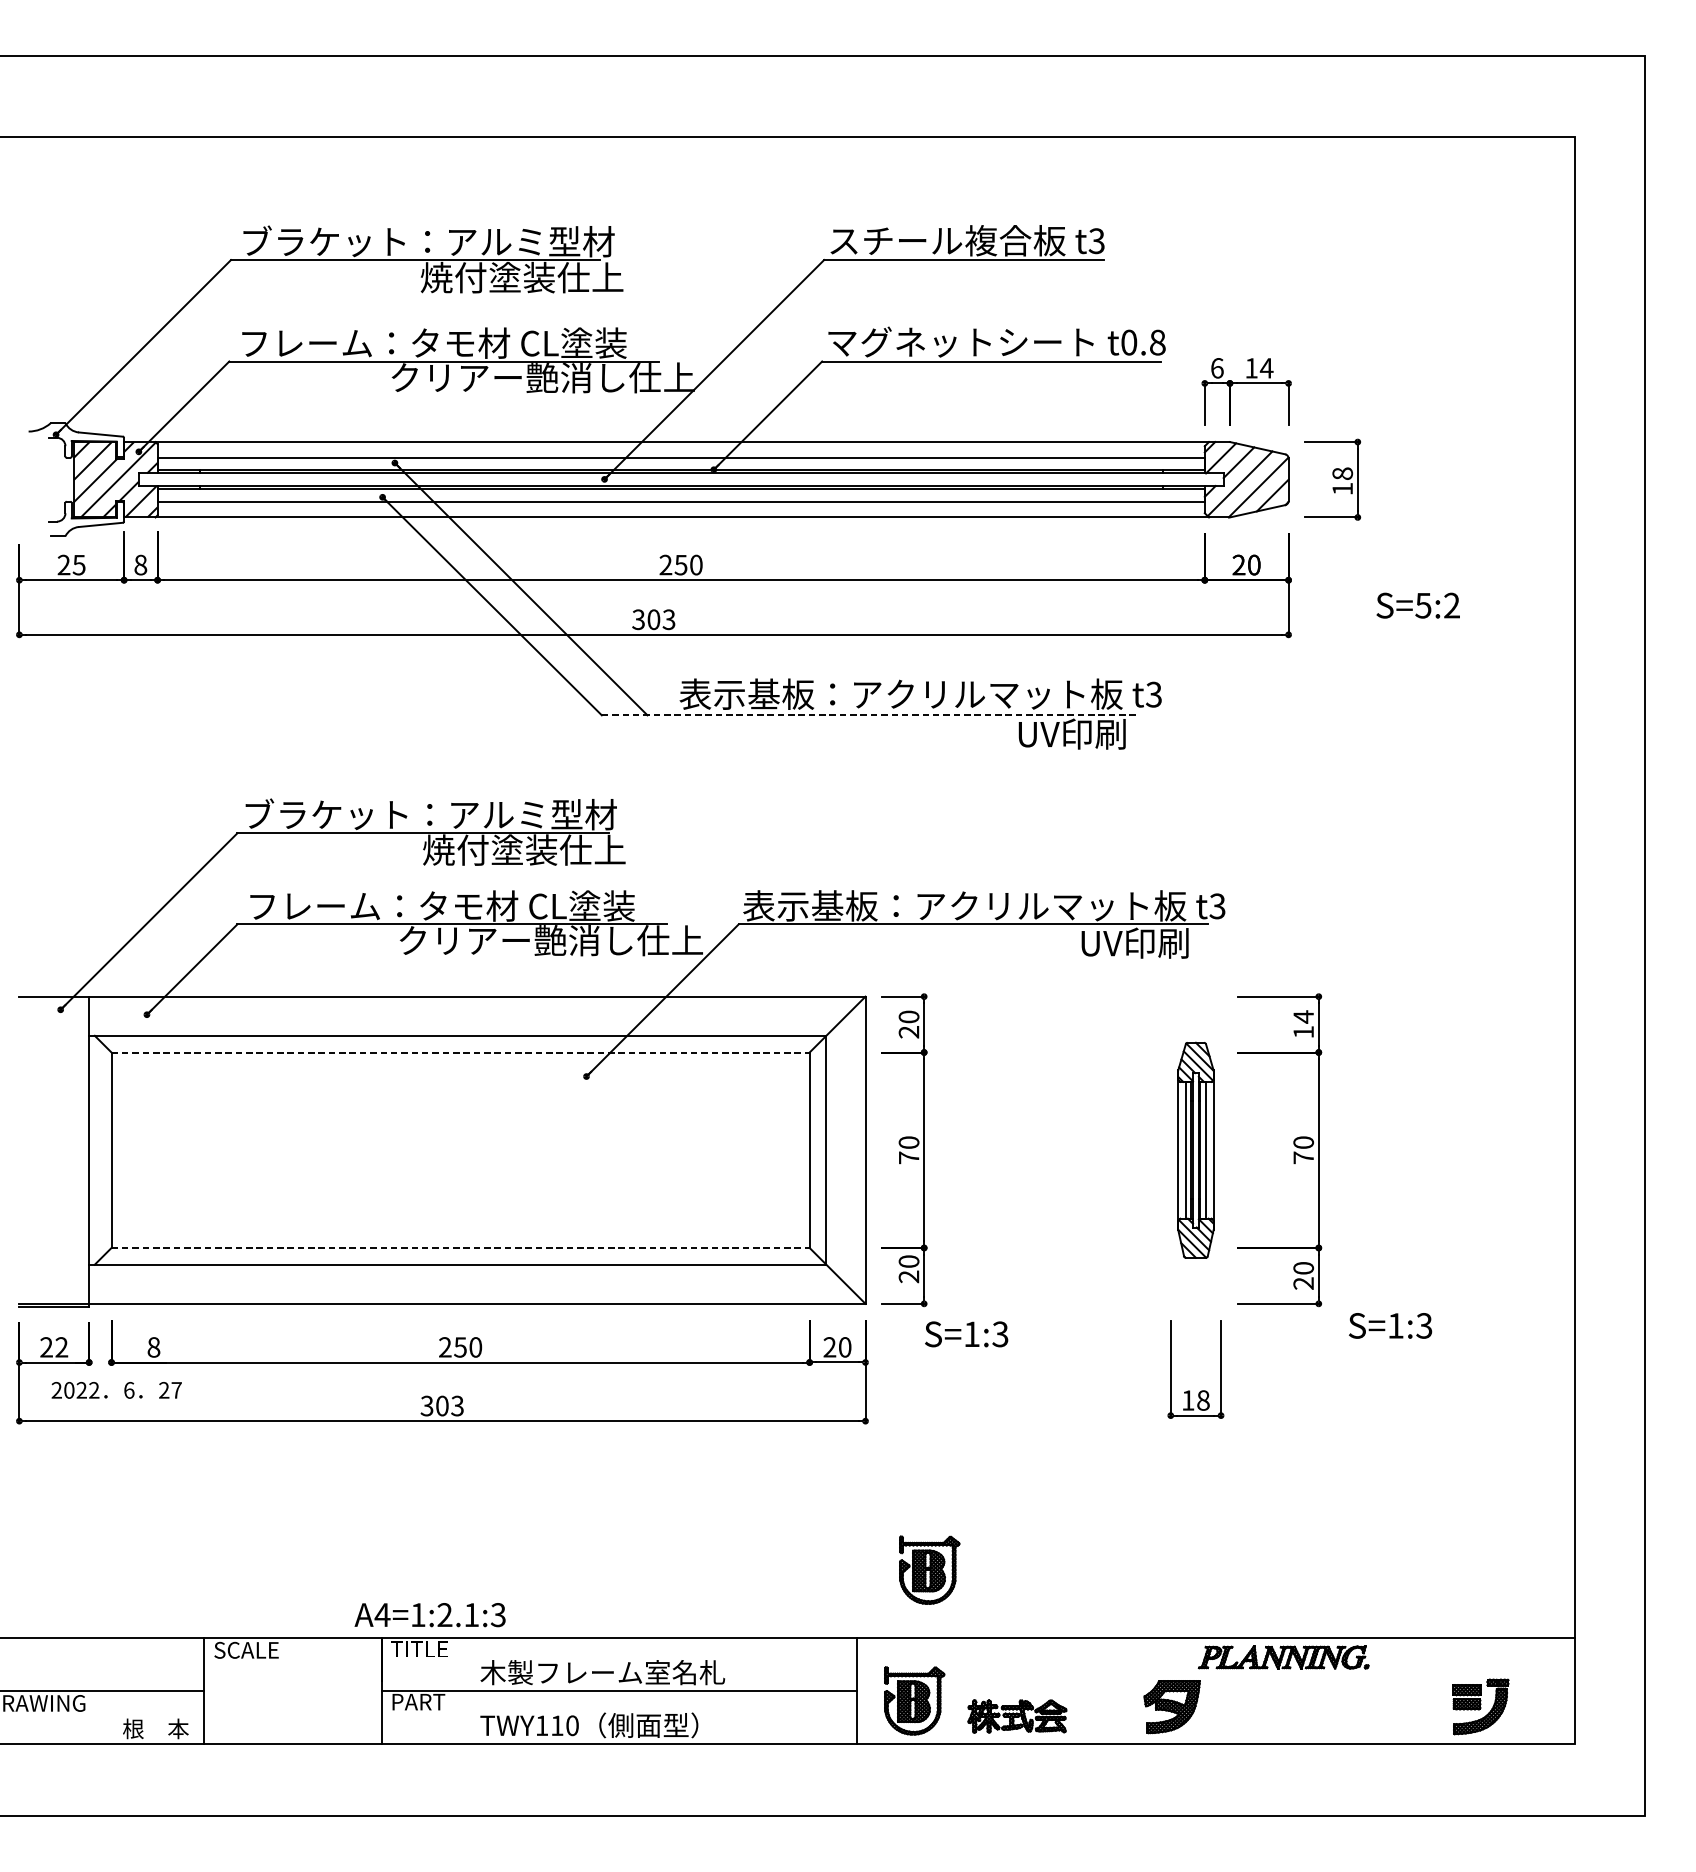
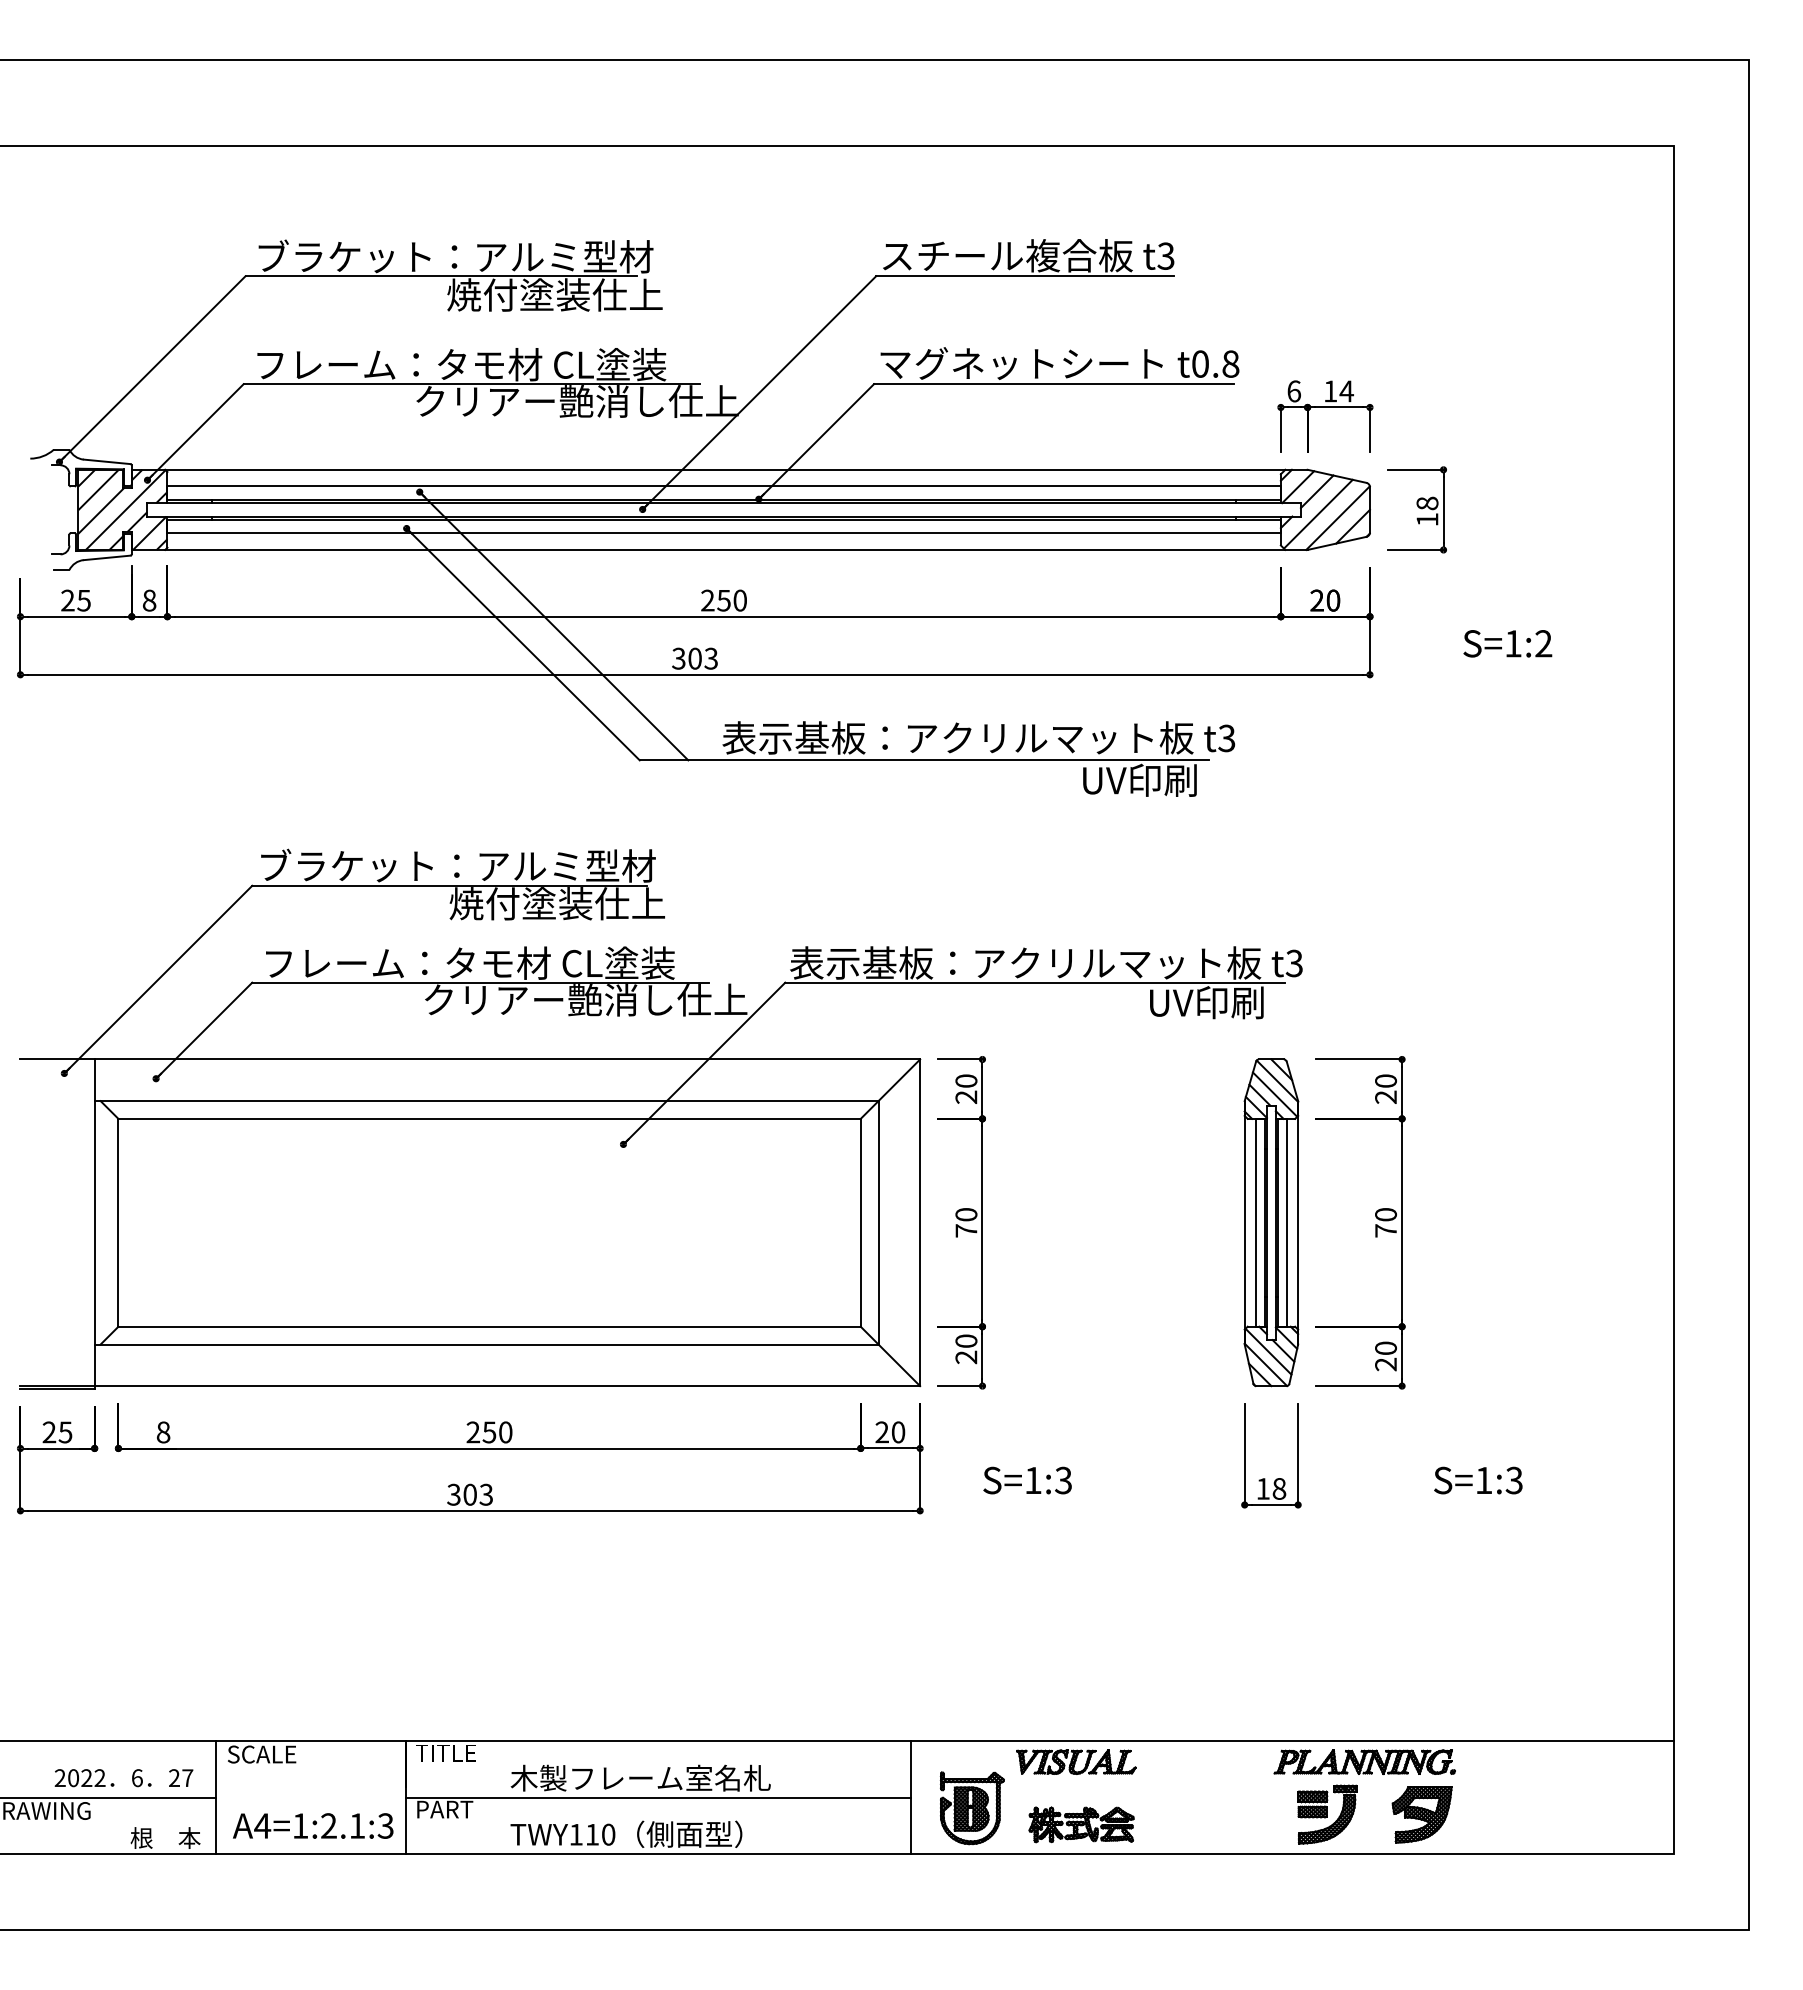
text: (1422, 605) -> (1512, 643), S=5:2 -> S=1:2
line: (869, 715) -> (924, 760), dashed -> solid
text: (1303, 1023) -> (1385, 1088), 14 -> 20
line: (461, 1052) -> (490, 1118), dashed -> solid
part: (1195, 1149) -> (1271, 1222), size x1.43
line: (461, 1247) -> (490, 1326), dashed -> solid
text: (1390, 1325) -> (1478, 1480), moved
text: (966, 1334) -> (1027, 1480), moved
text: (61, 1347) -> (65, 1432), 22 -> 25
text: (116, 1390) -> (123, 1778), moved
part: (928, 1570) -> (987, 1669), removed
text: (430, 1614) -> (313, 1825), moved
part: (1012, 1656) -> (1076, 1761), added
part: (1171, 1706) -> (1421, 1814), moved
part: (1480, 1706) -> (1327, 1814), moved

